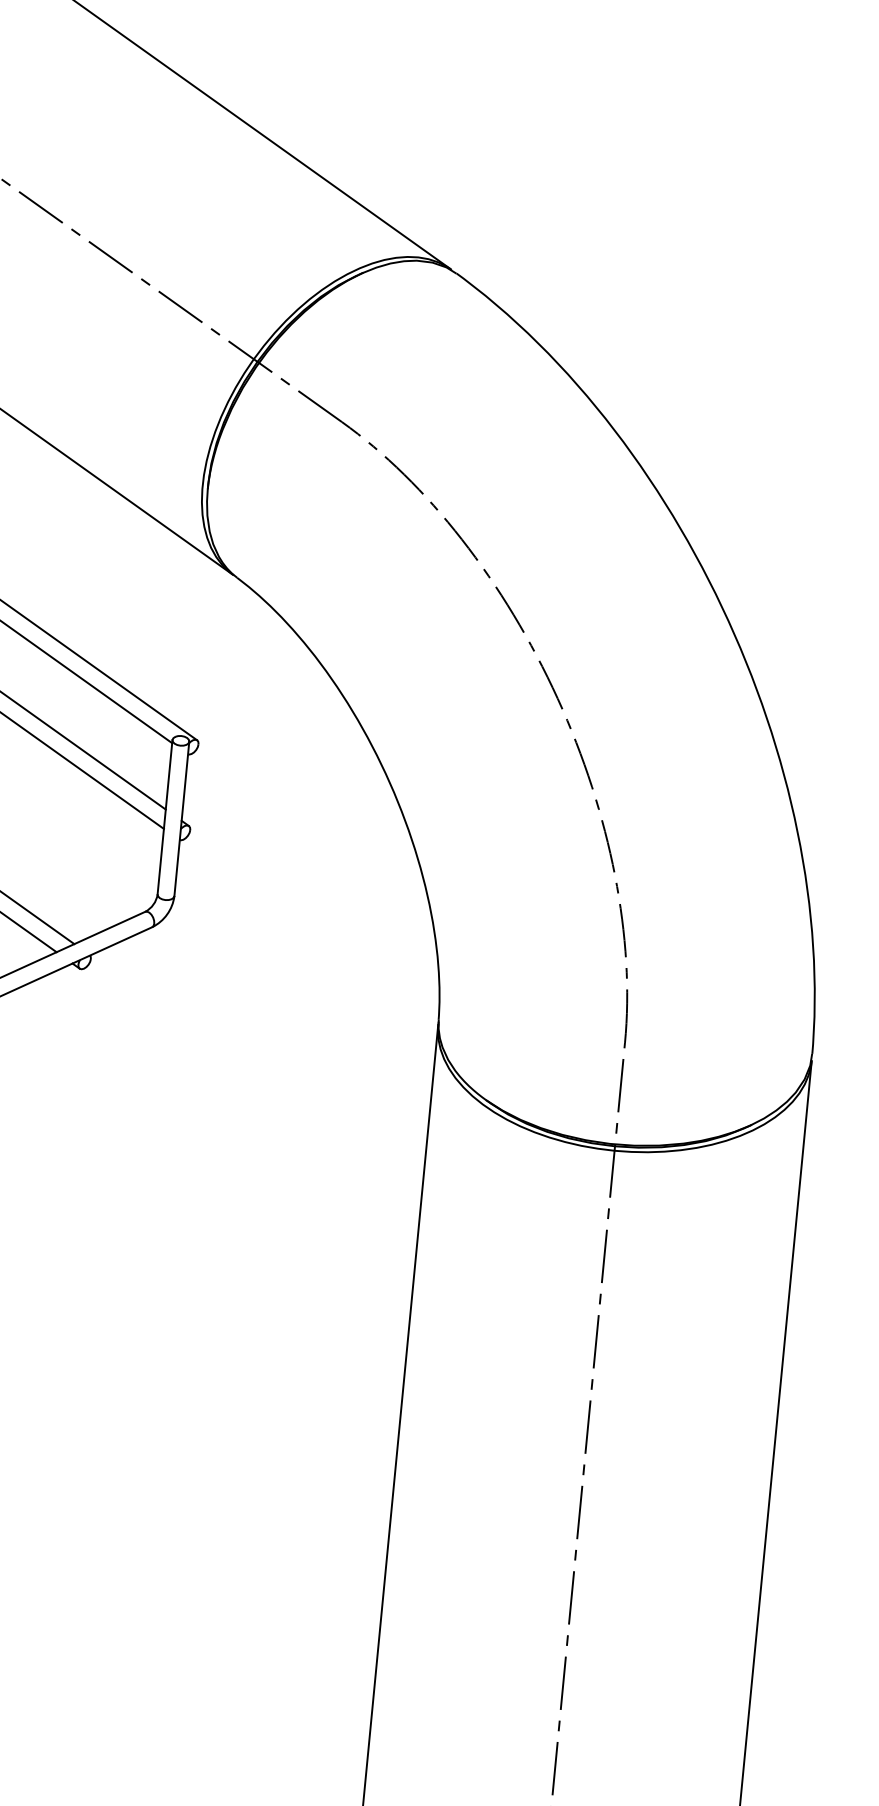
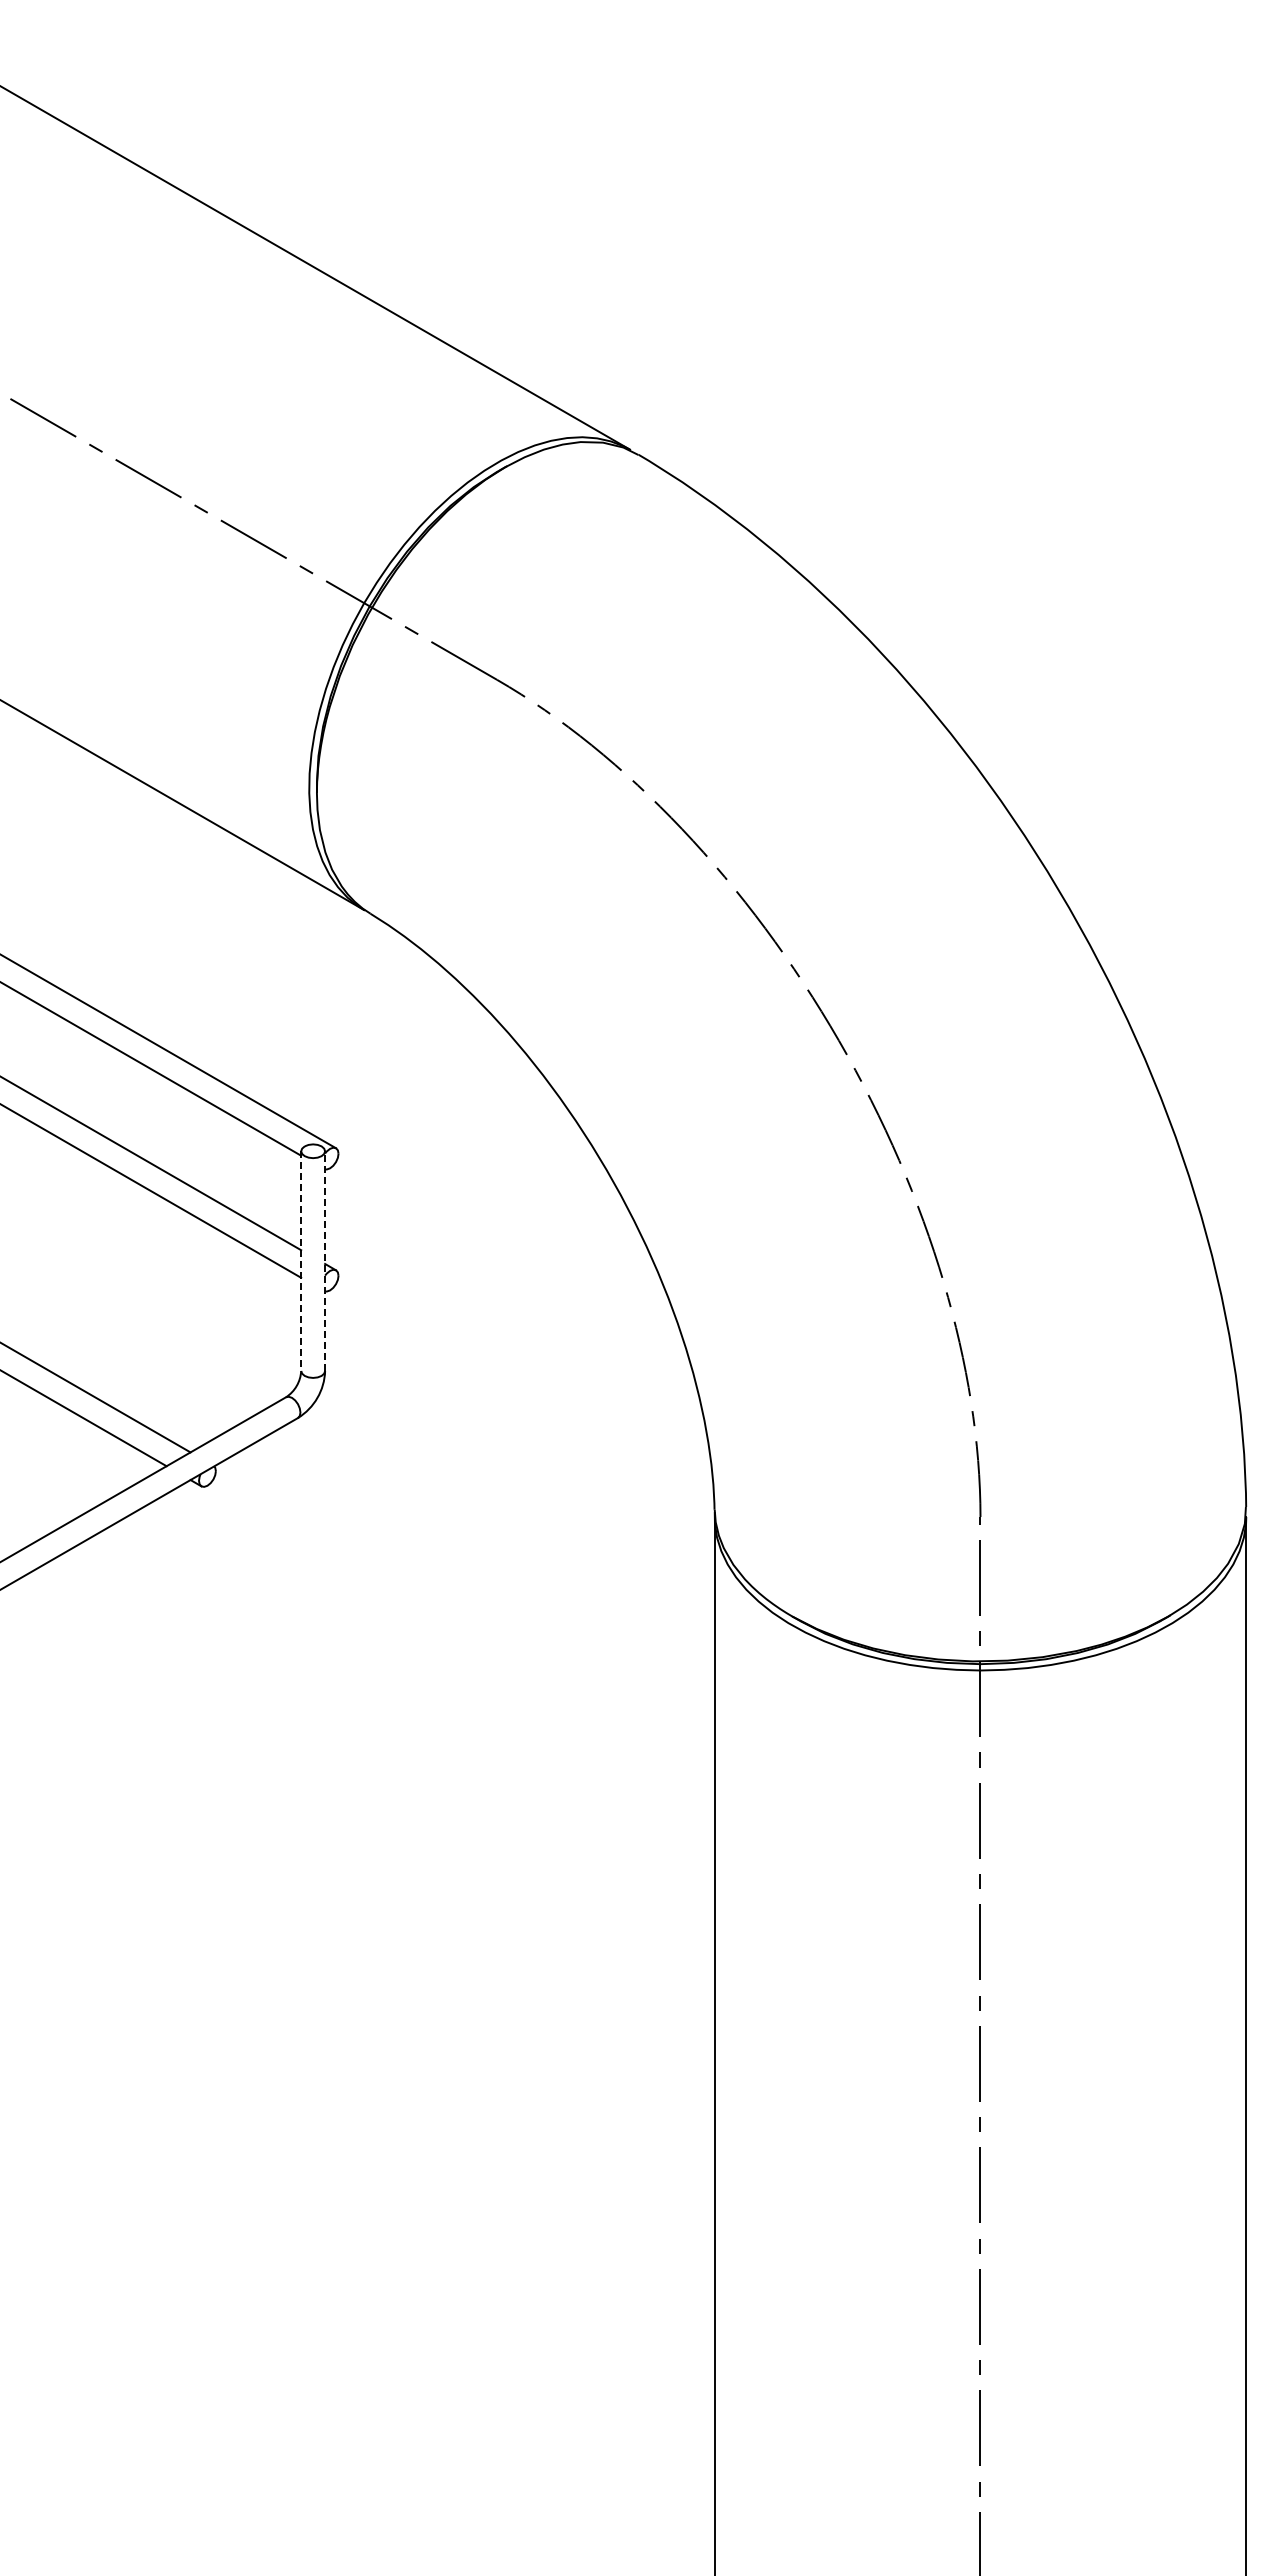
line: (165, 817) -> (301, 1261), solid -> dashed
line: (182, 819) -> (325, 1261), solid -> dashed

